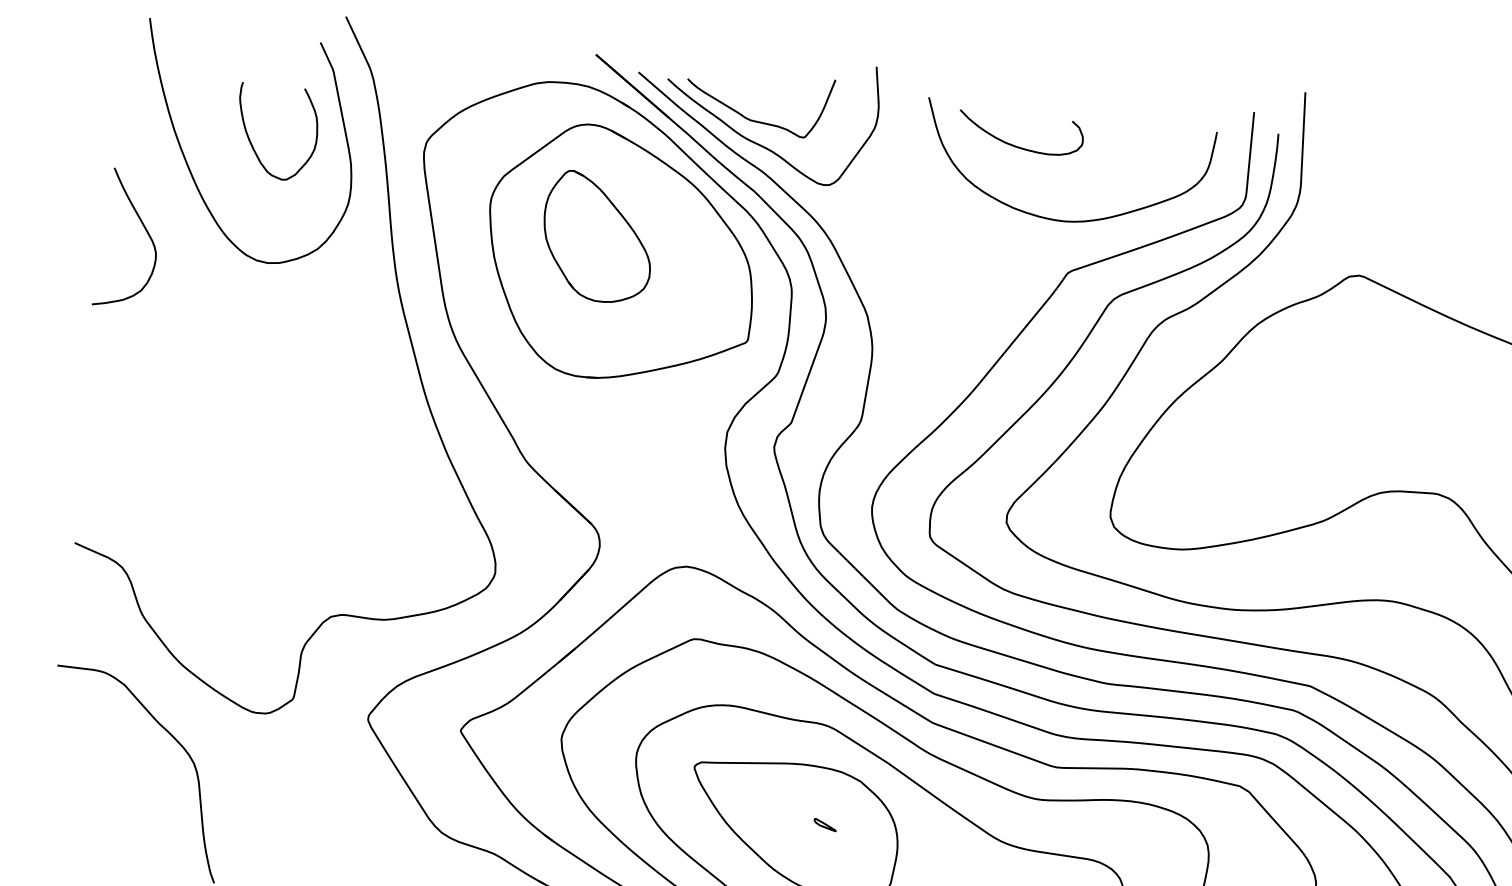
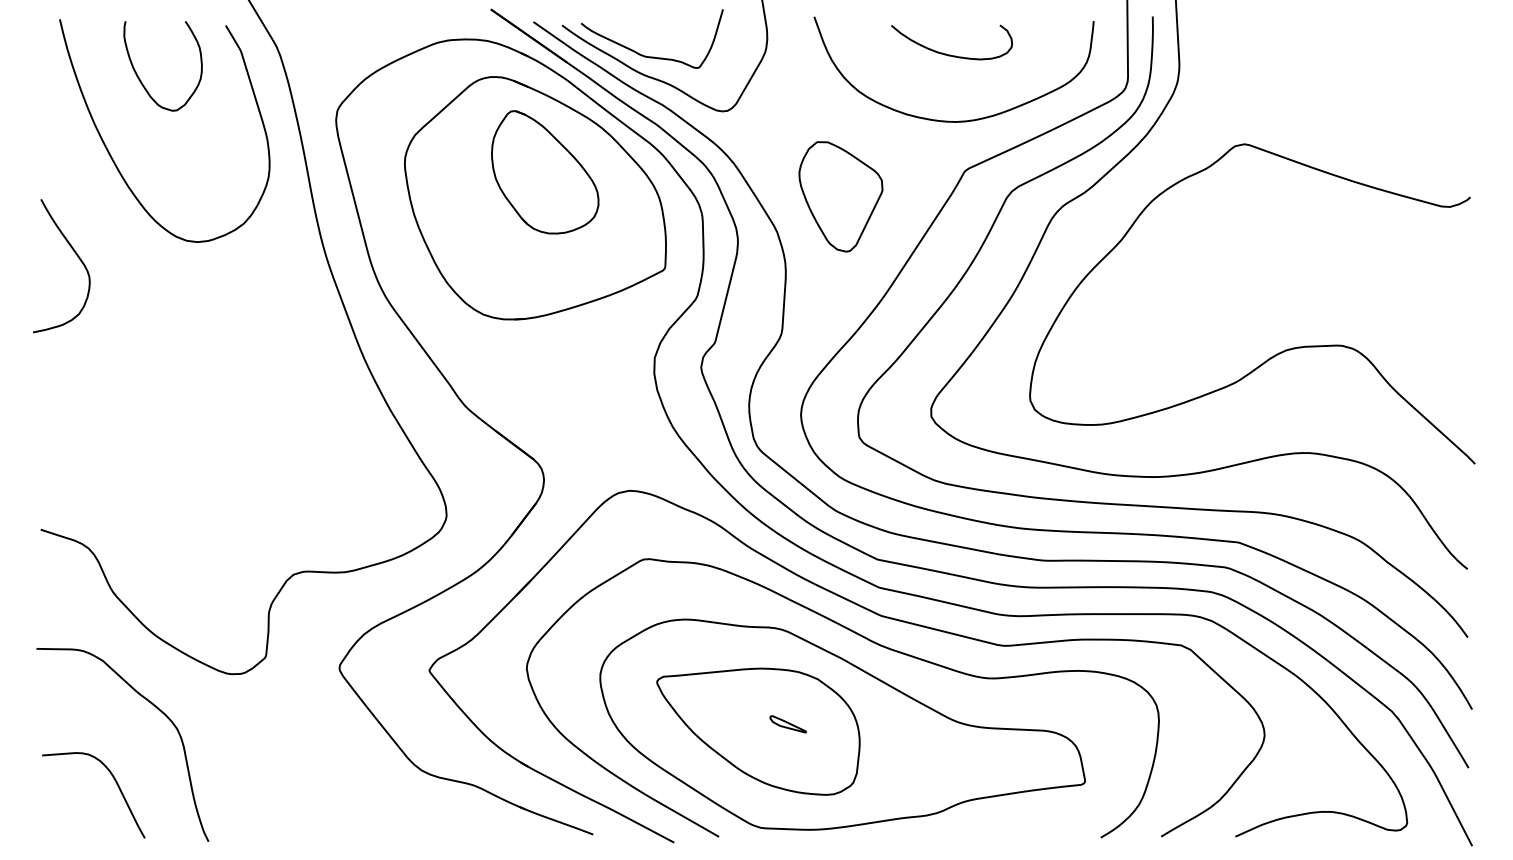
curve: (253, 144) -> (141, 80), moved
curve: (1018, 146) -> (950, 54), moved
curve: (145, 231) -> (77, 257), moved
part: (598, 237) -> (545, 172), moved
part: (936, 285) -> (840, 196), added
curve: (125, 814) -> (116, 784), added
part: (824, 825) -> (787, 724), size x1.67

